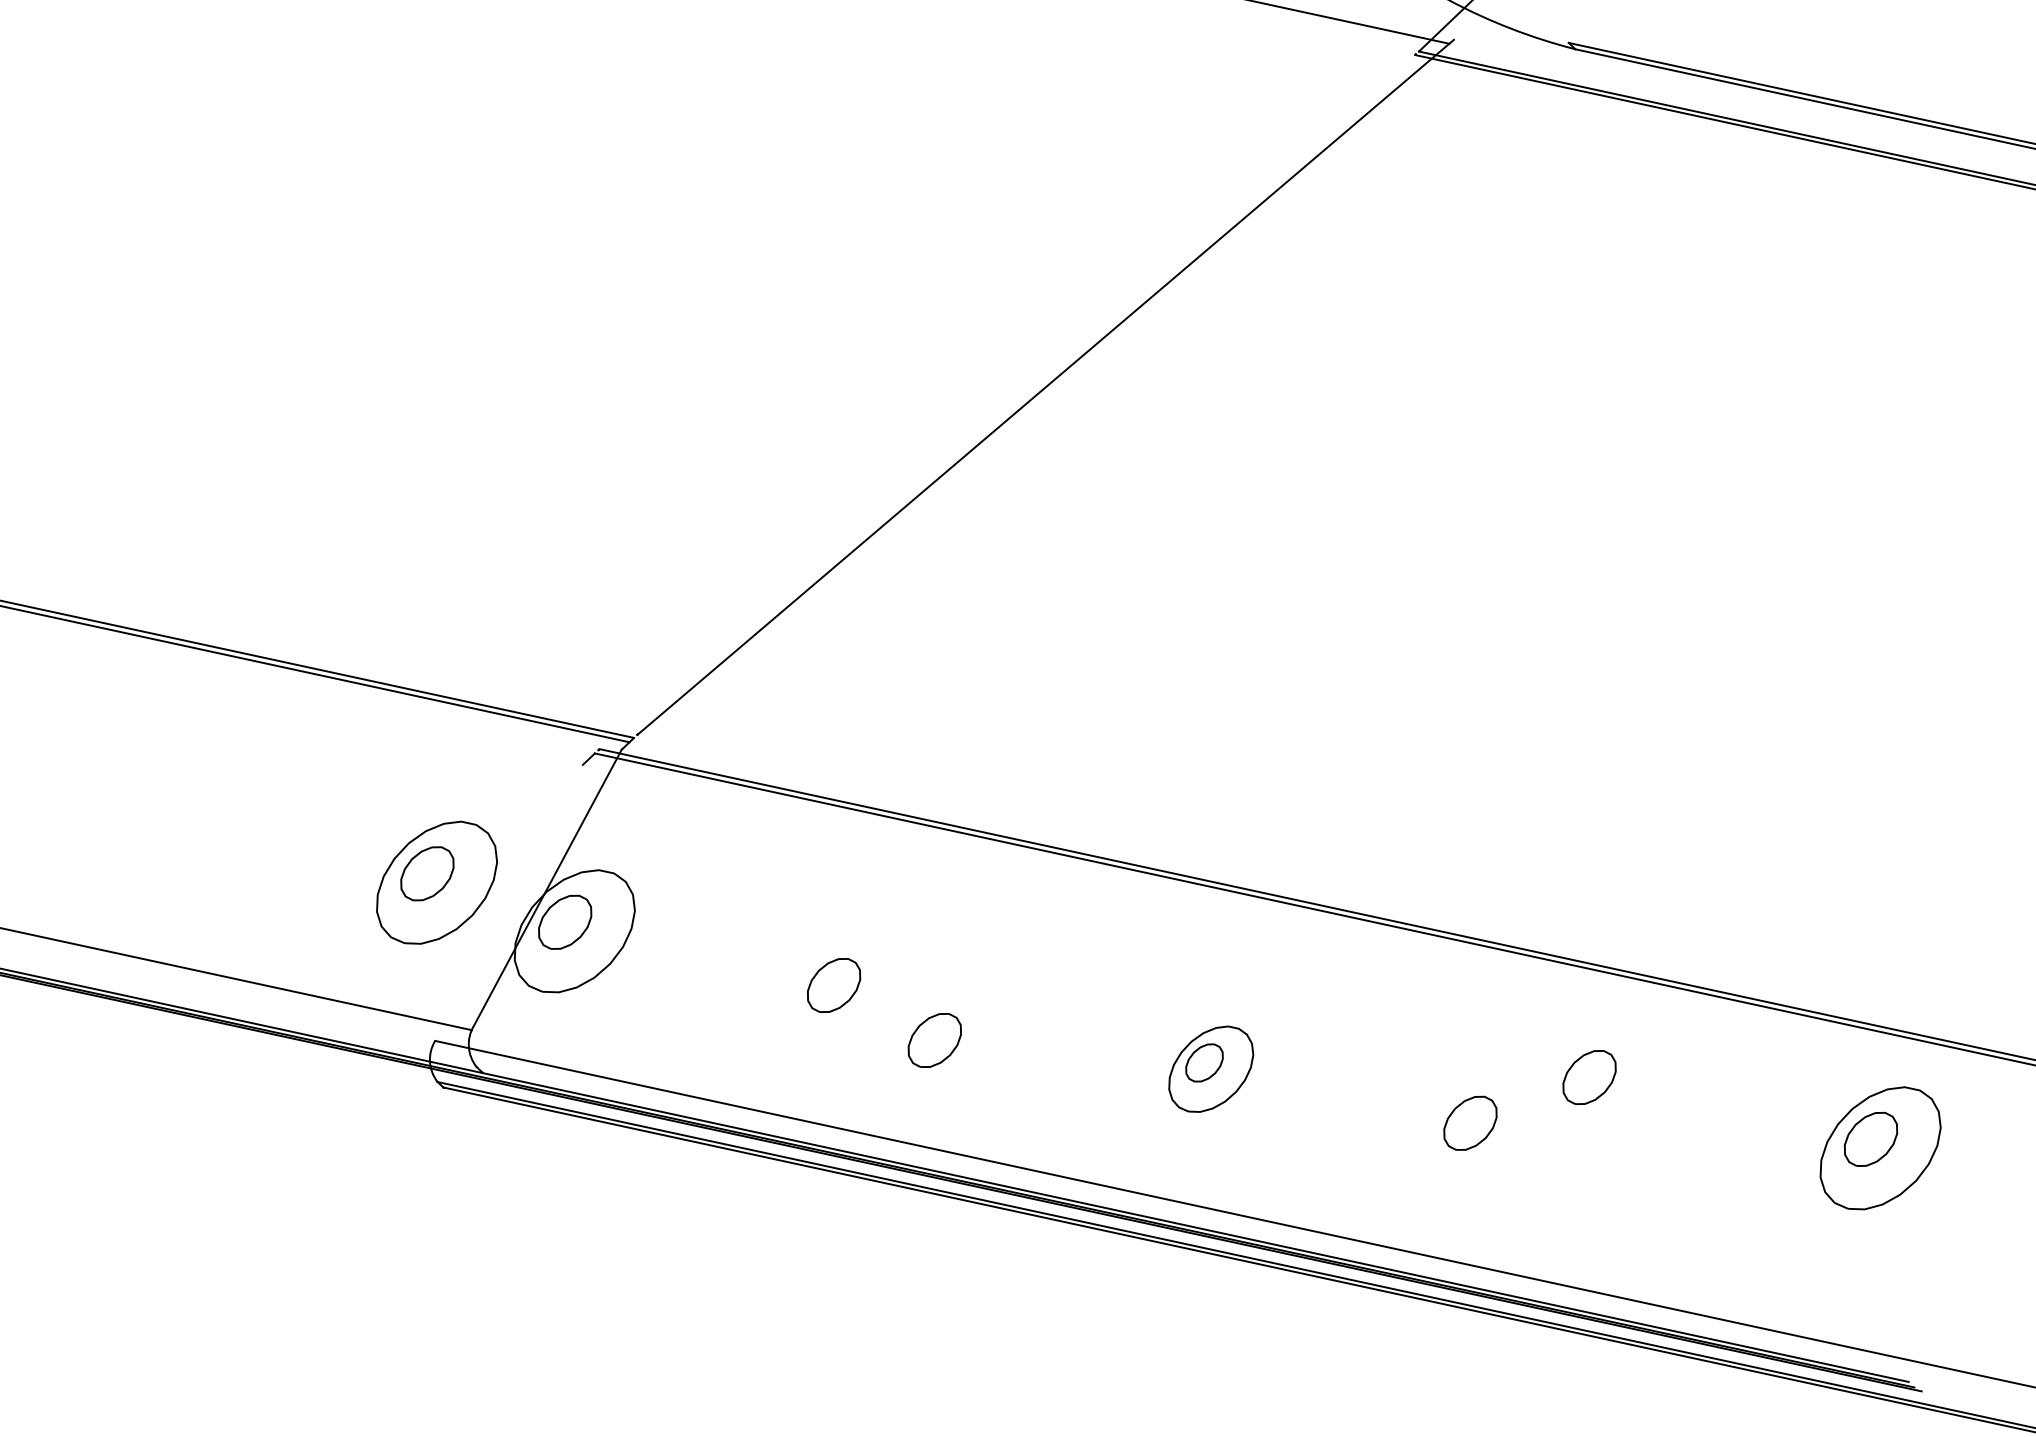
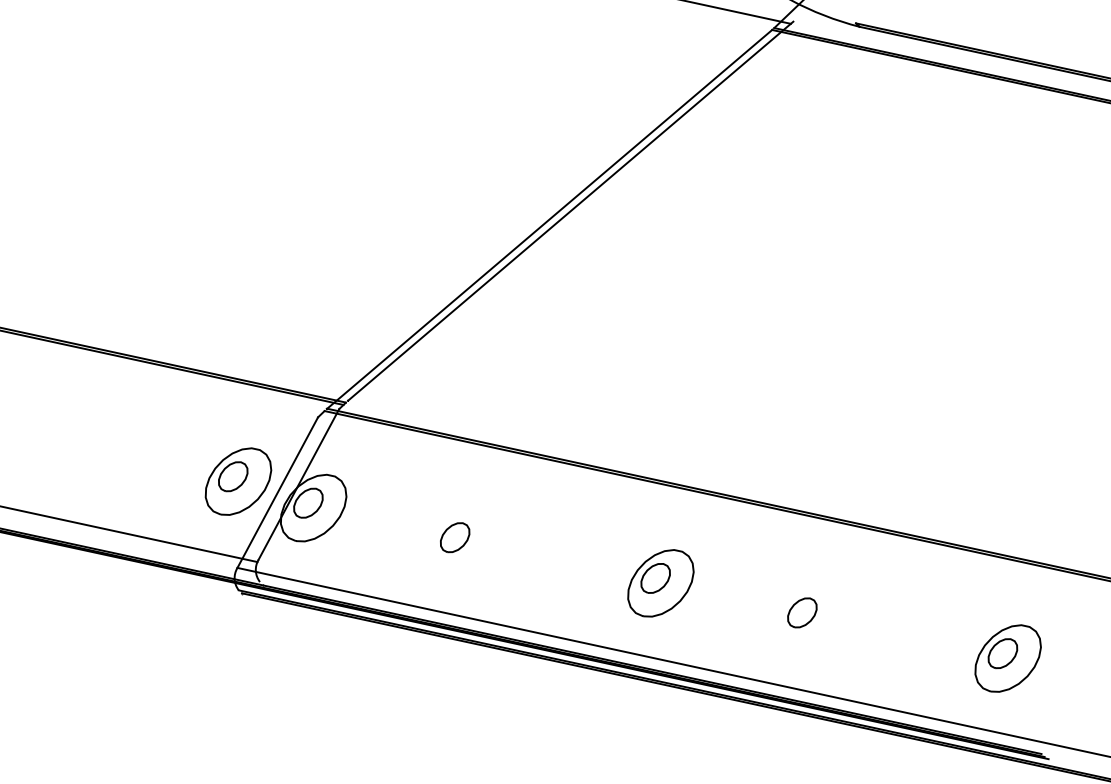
line: (1007, 400) -> (549, 218), added
line: (508, 902) -> (277, 492), added
part: (935, 1040) -> (510, 567), removed
part: (1210, 1069) -> (660, 583), size x1.43
part: (1589, 1076) -> (867, 587), removed
part: (1879, 1148) -> (1007, 658), moved

